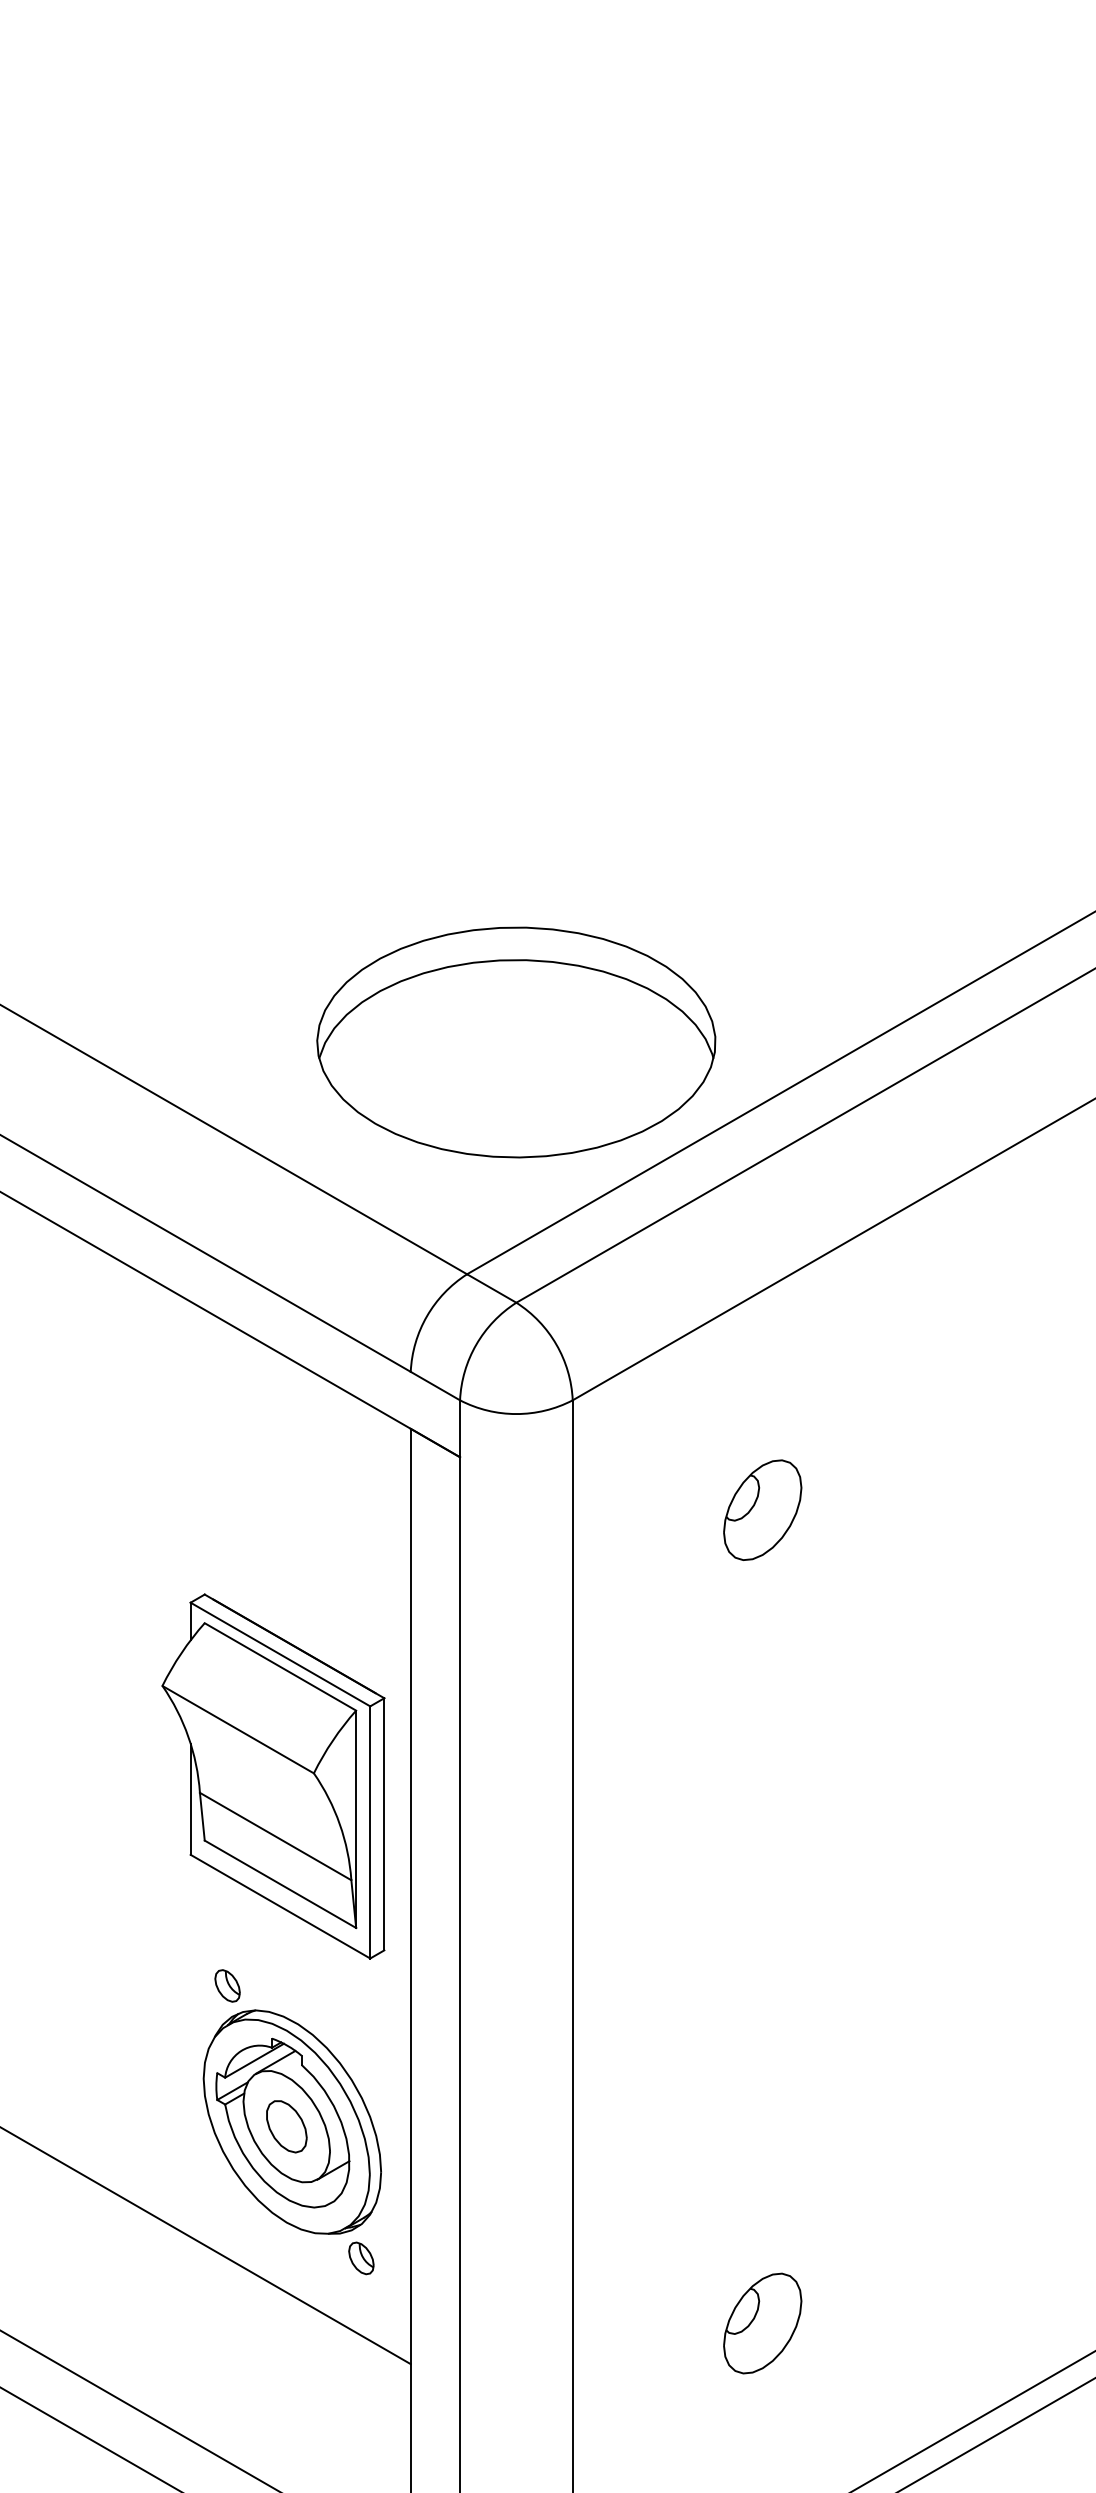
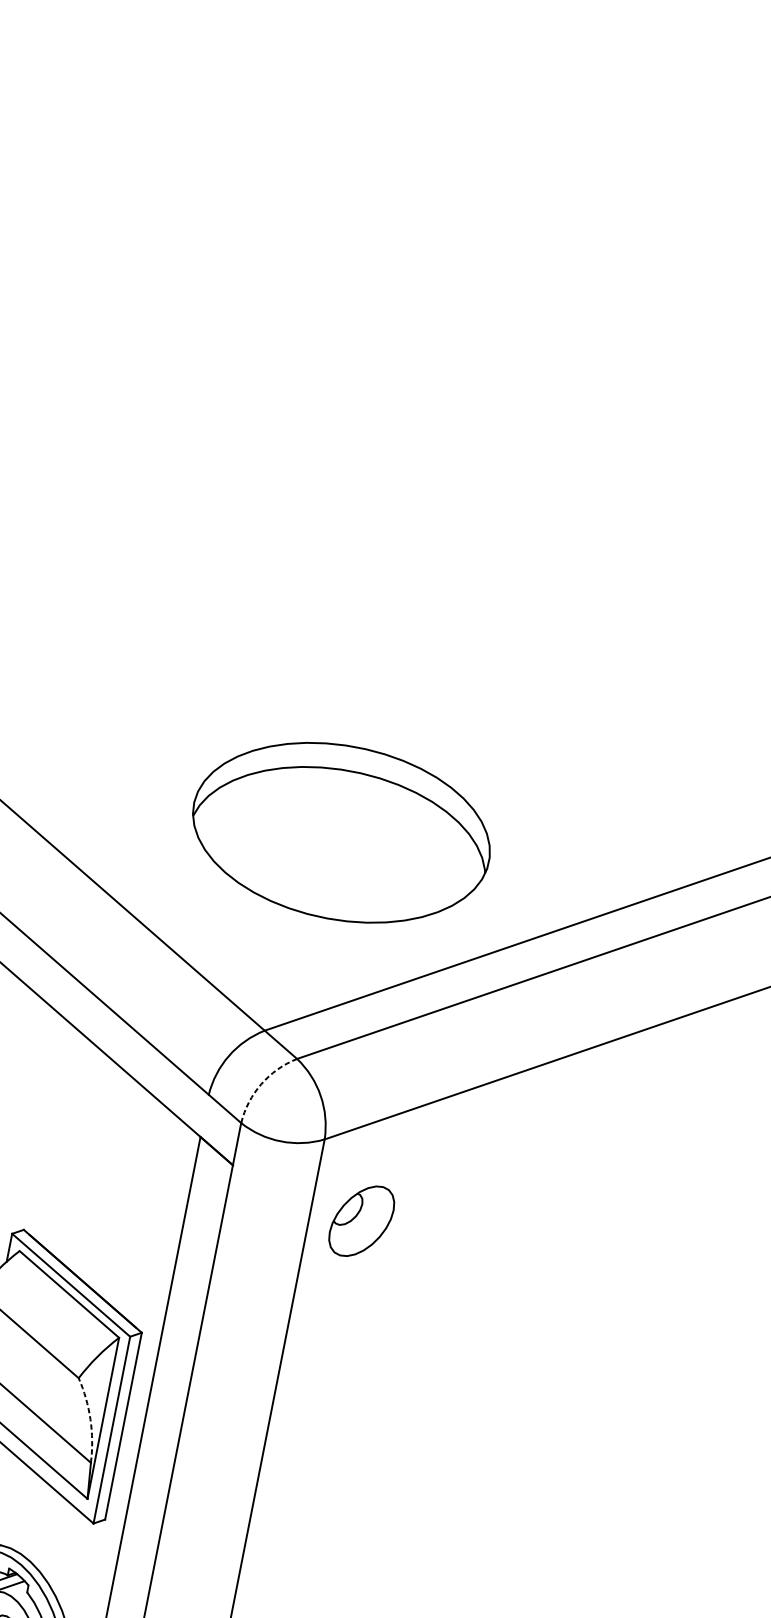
part: (516, 1042) -> (341, 832), moved
arc: (476, 1344) -> (261, 1084), solid -> dashed
part: (762, 1509) -> (361, 1220), moved
arc: (339, 1824) -> (90, 1419), solid -> dashed

